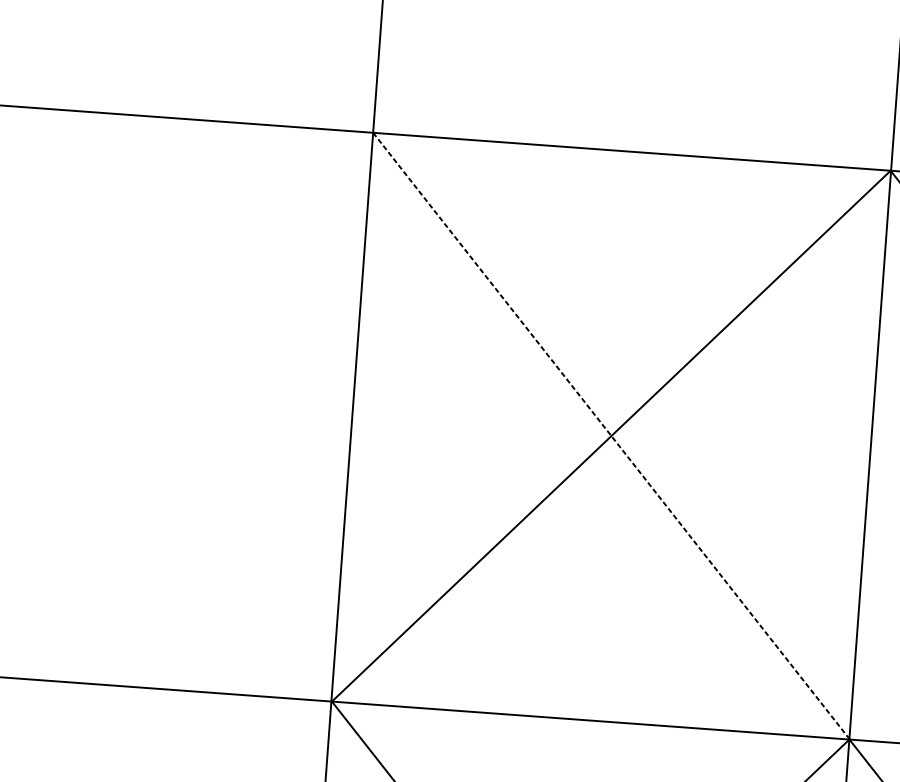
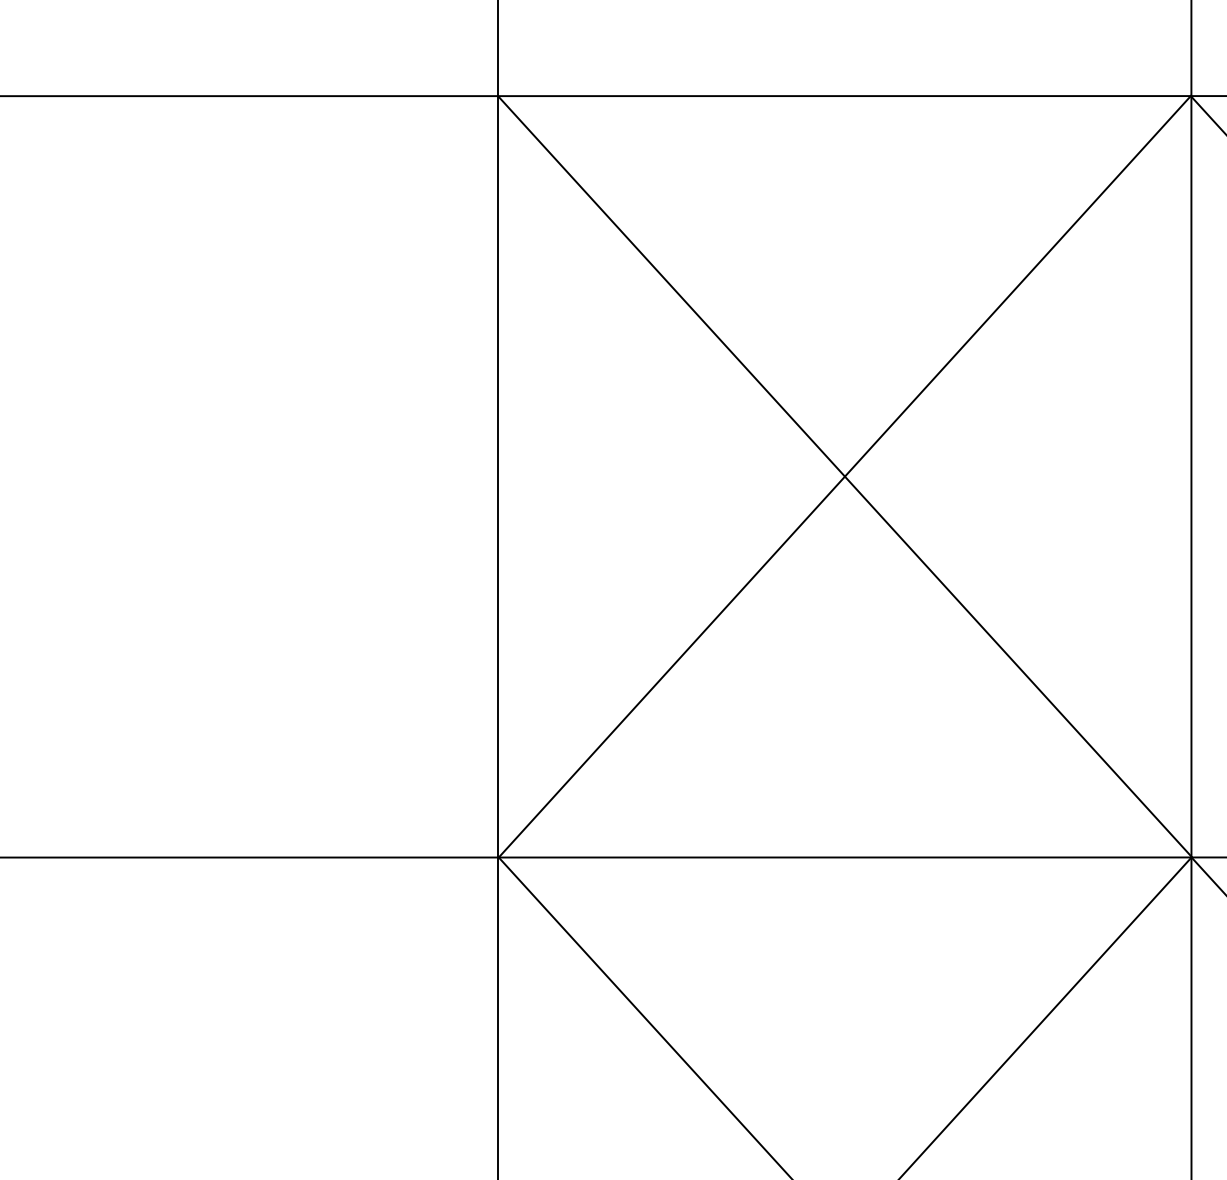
line: (611, 436) -> (845, 477), dashed -> solid

